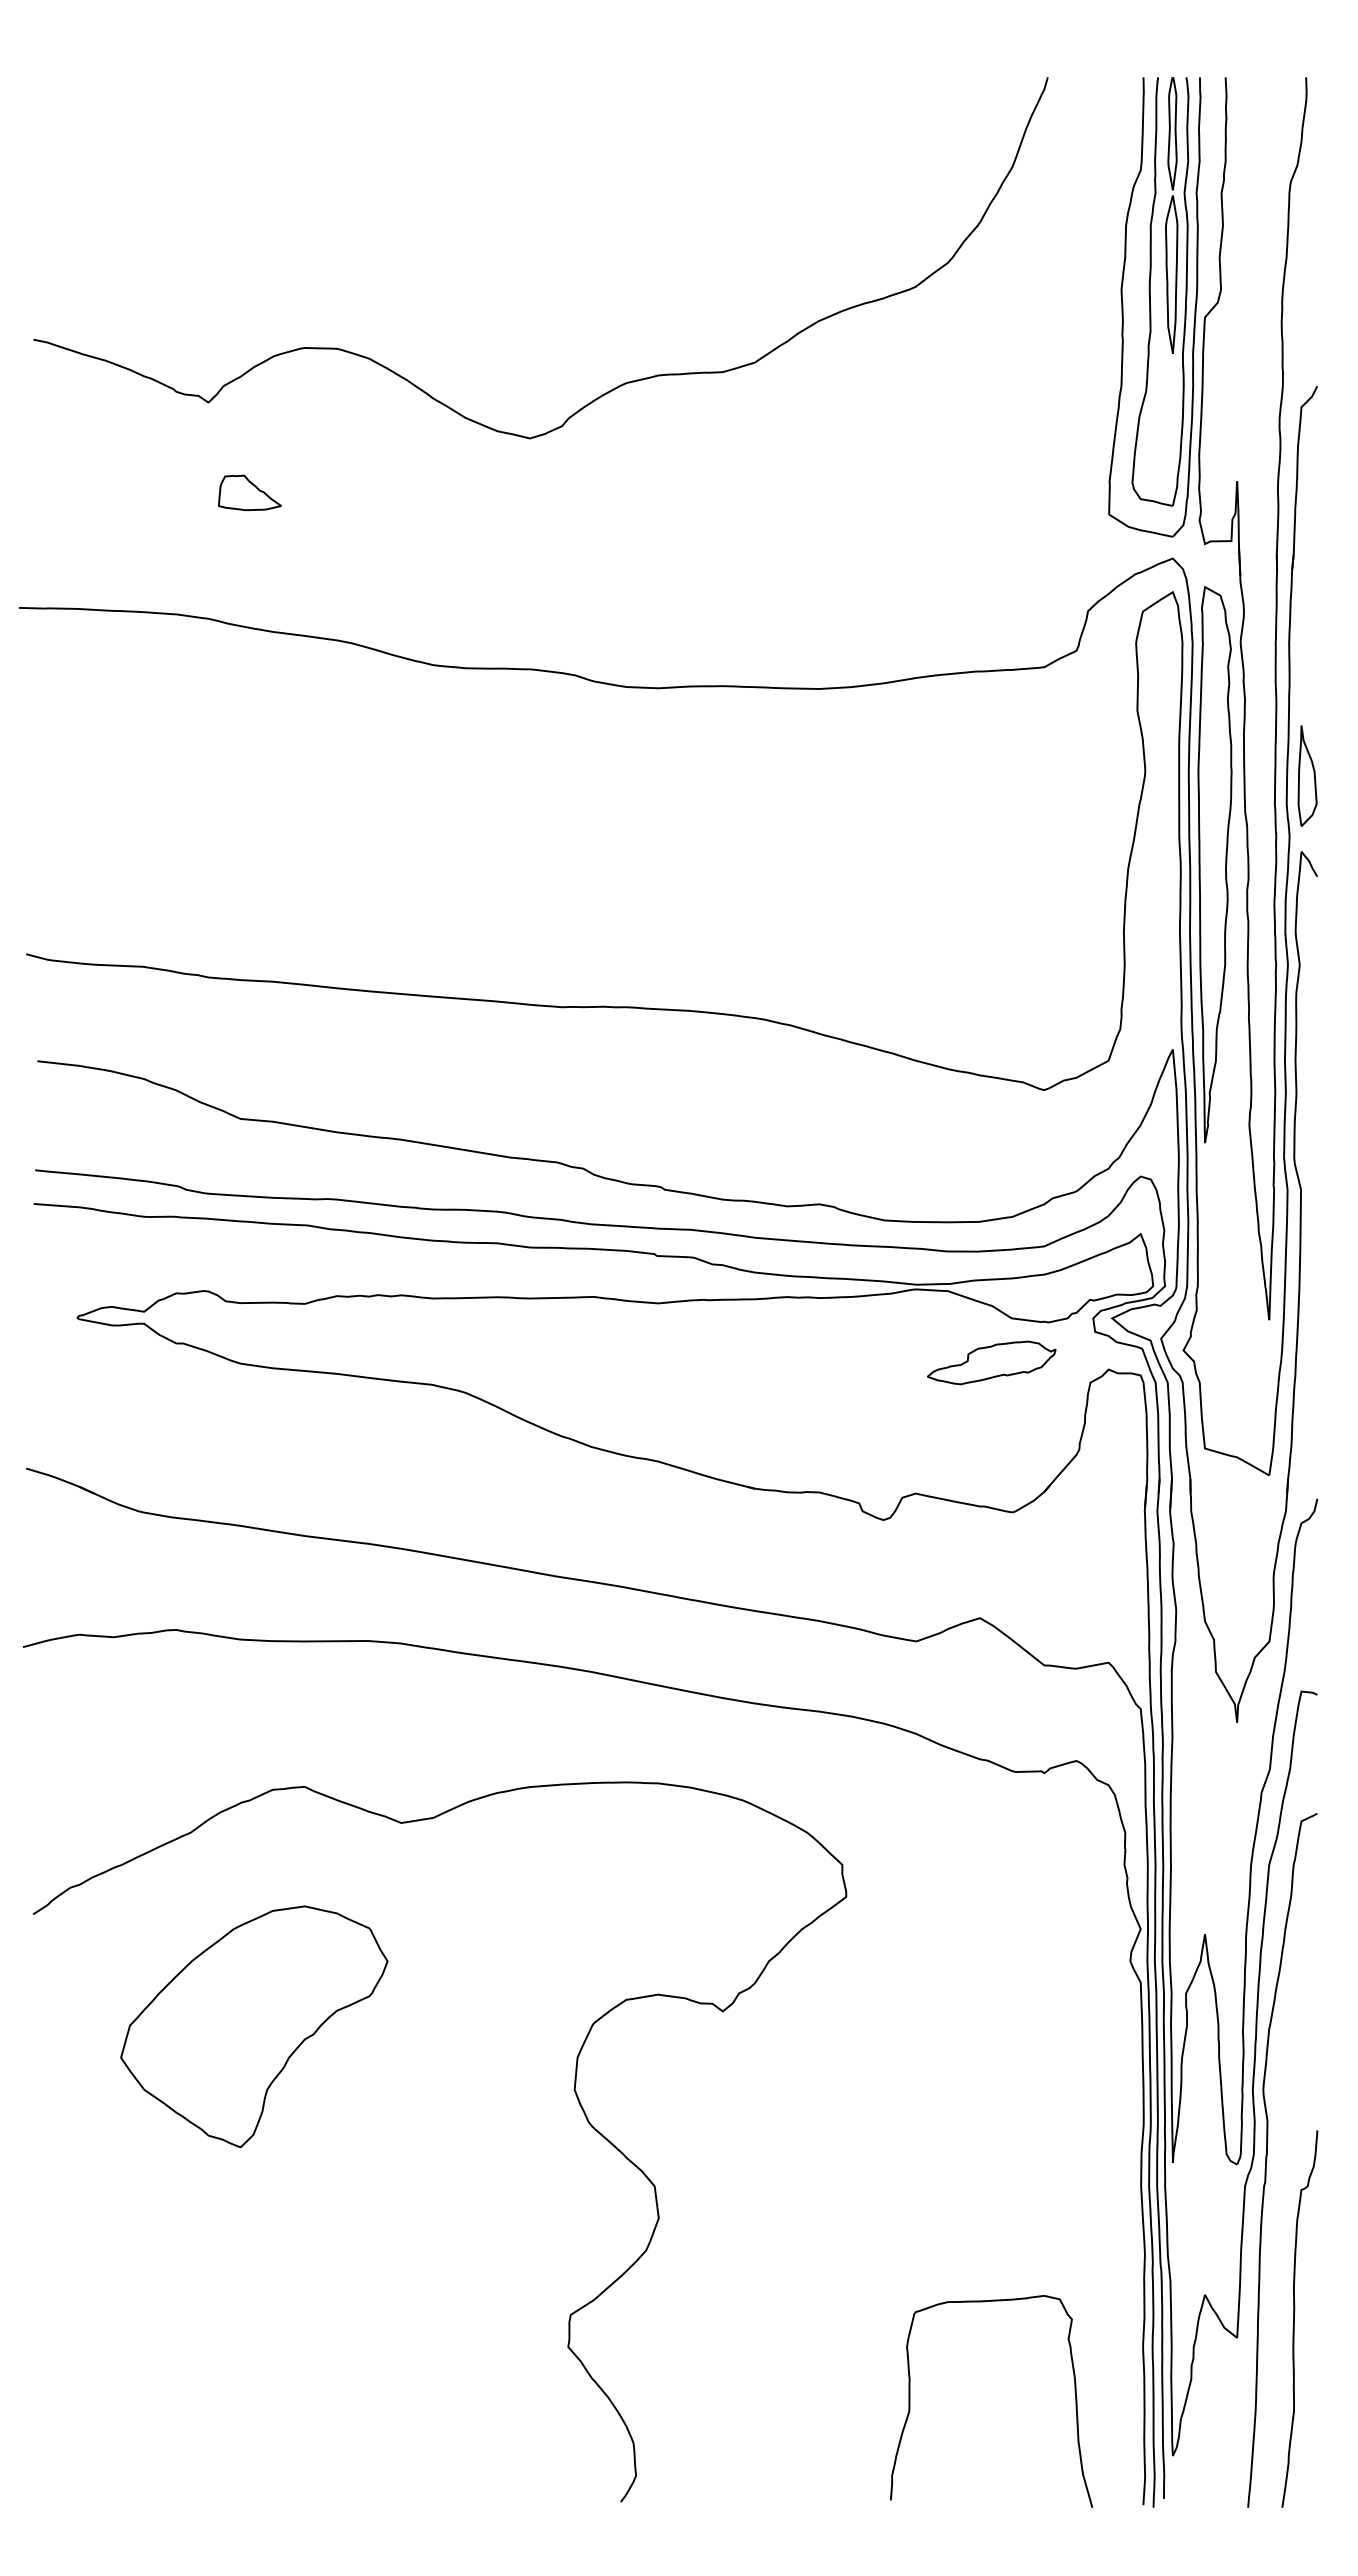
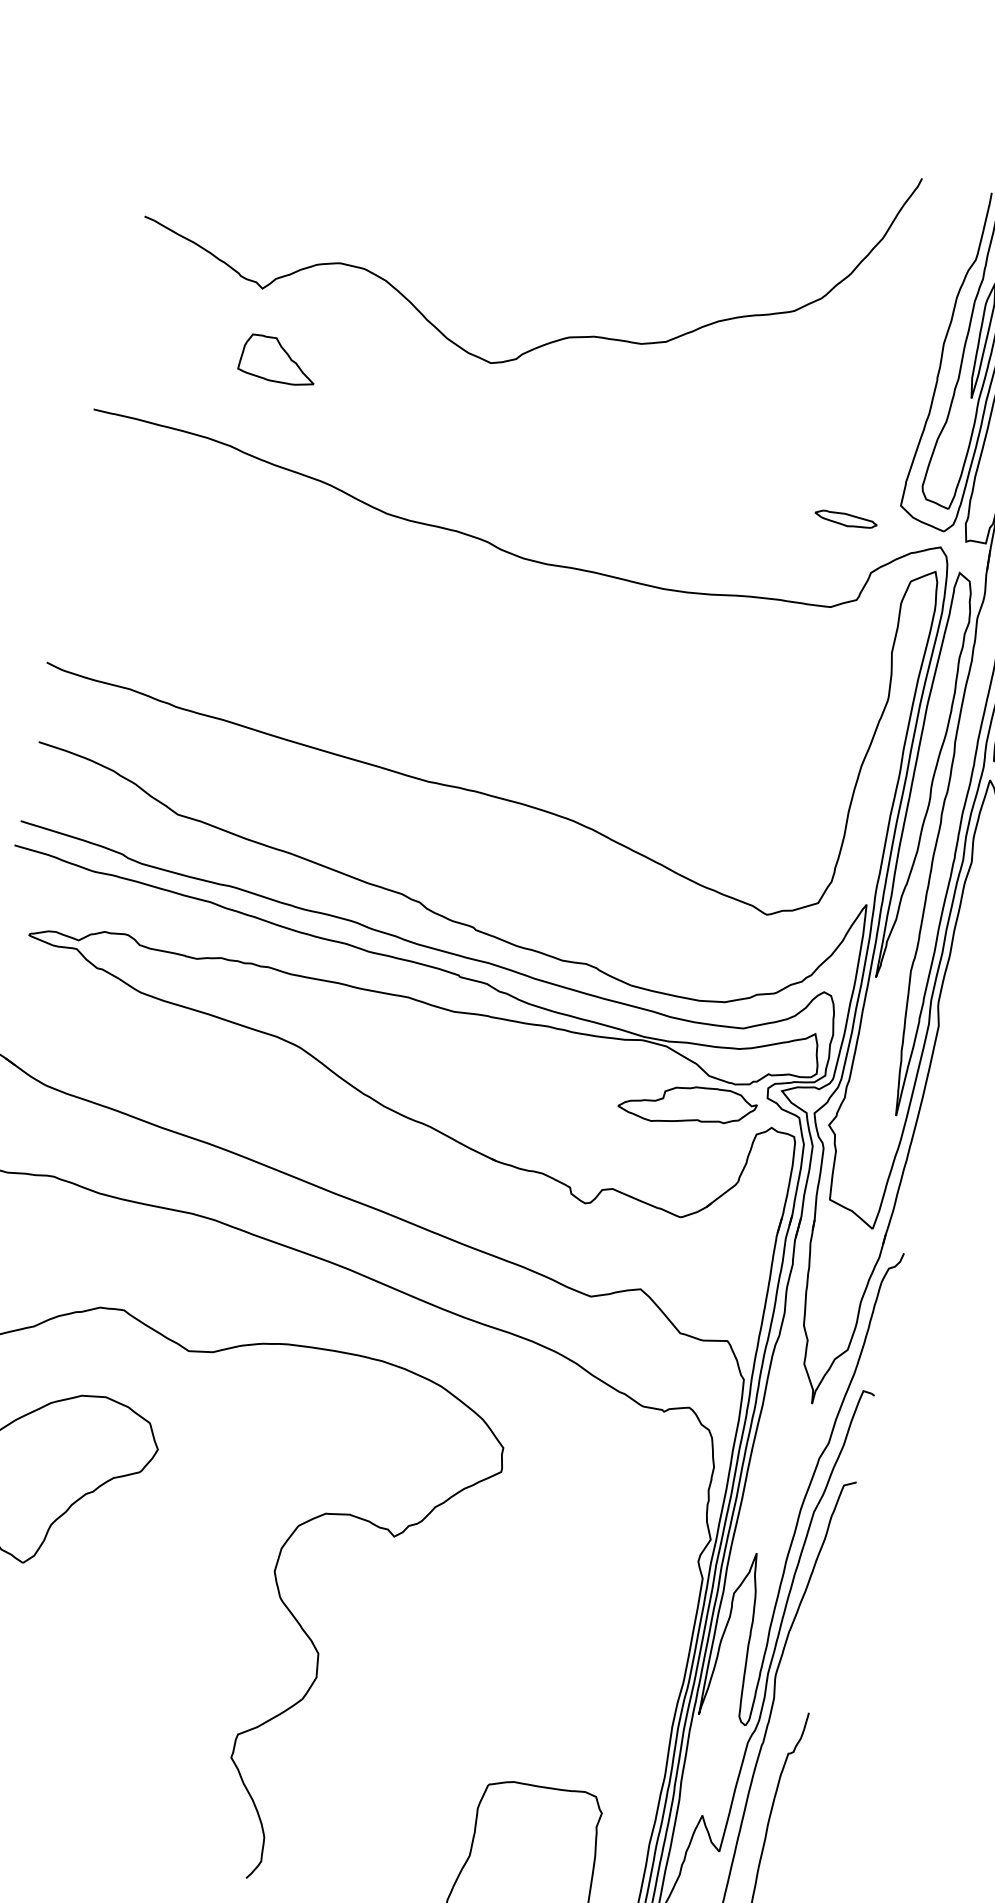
part: (249, 492) -> (278, 360), size x1.67
part: (1040, 547) -> (846, 519), added
part: (991, 1362) -> (687, 1105), size x1.43

